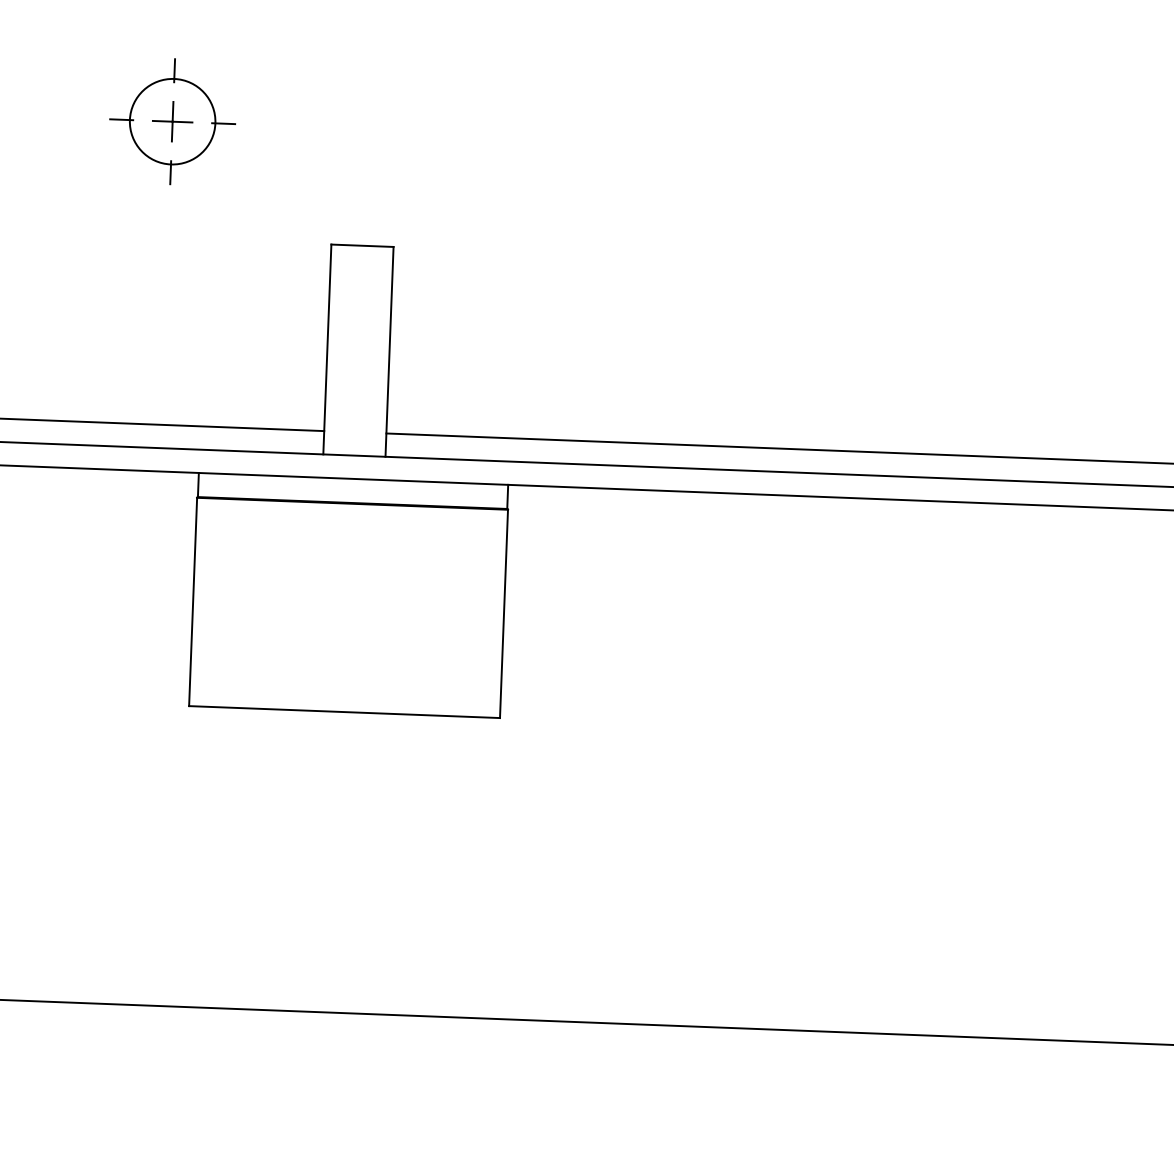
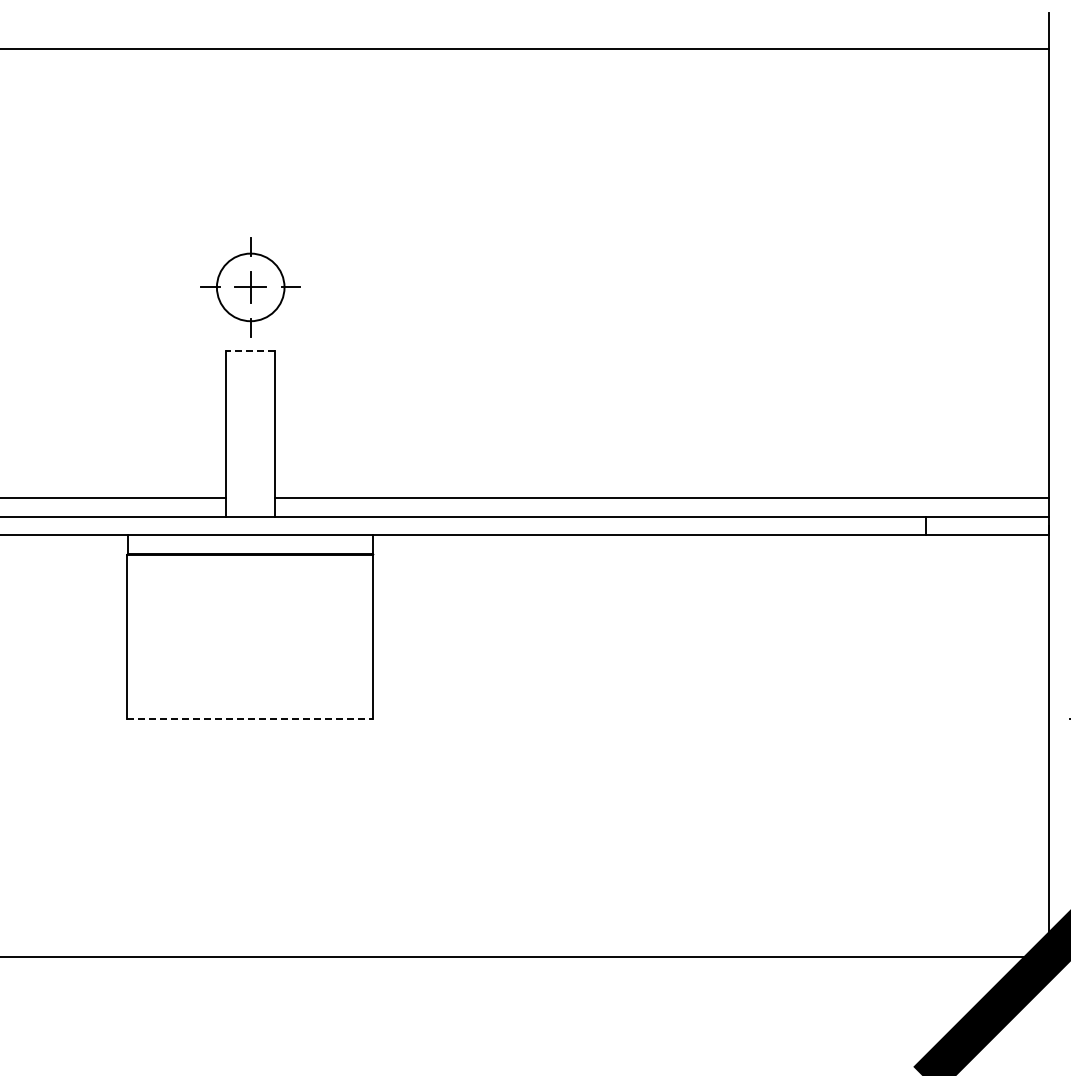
part: (172, 121) -> (250, 287), moved
line: (362, 245) -> (250, 350), solid -> dashed
line: (344, 712) -> (250, 719), solid -> dashed

